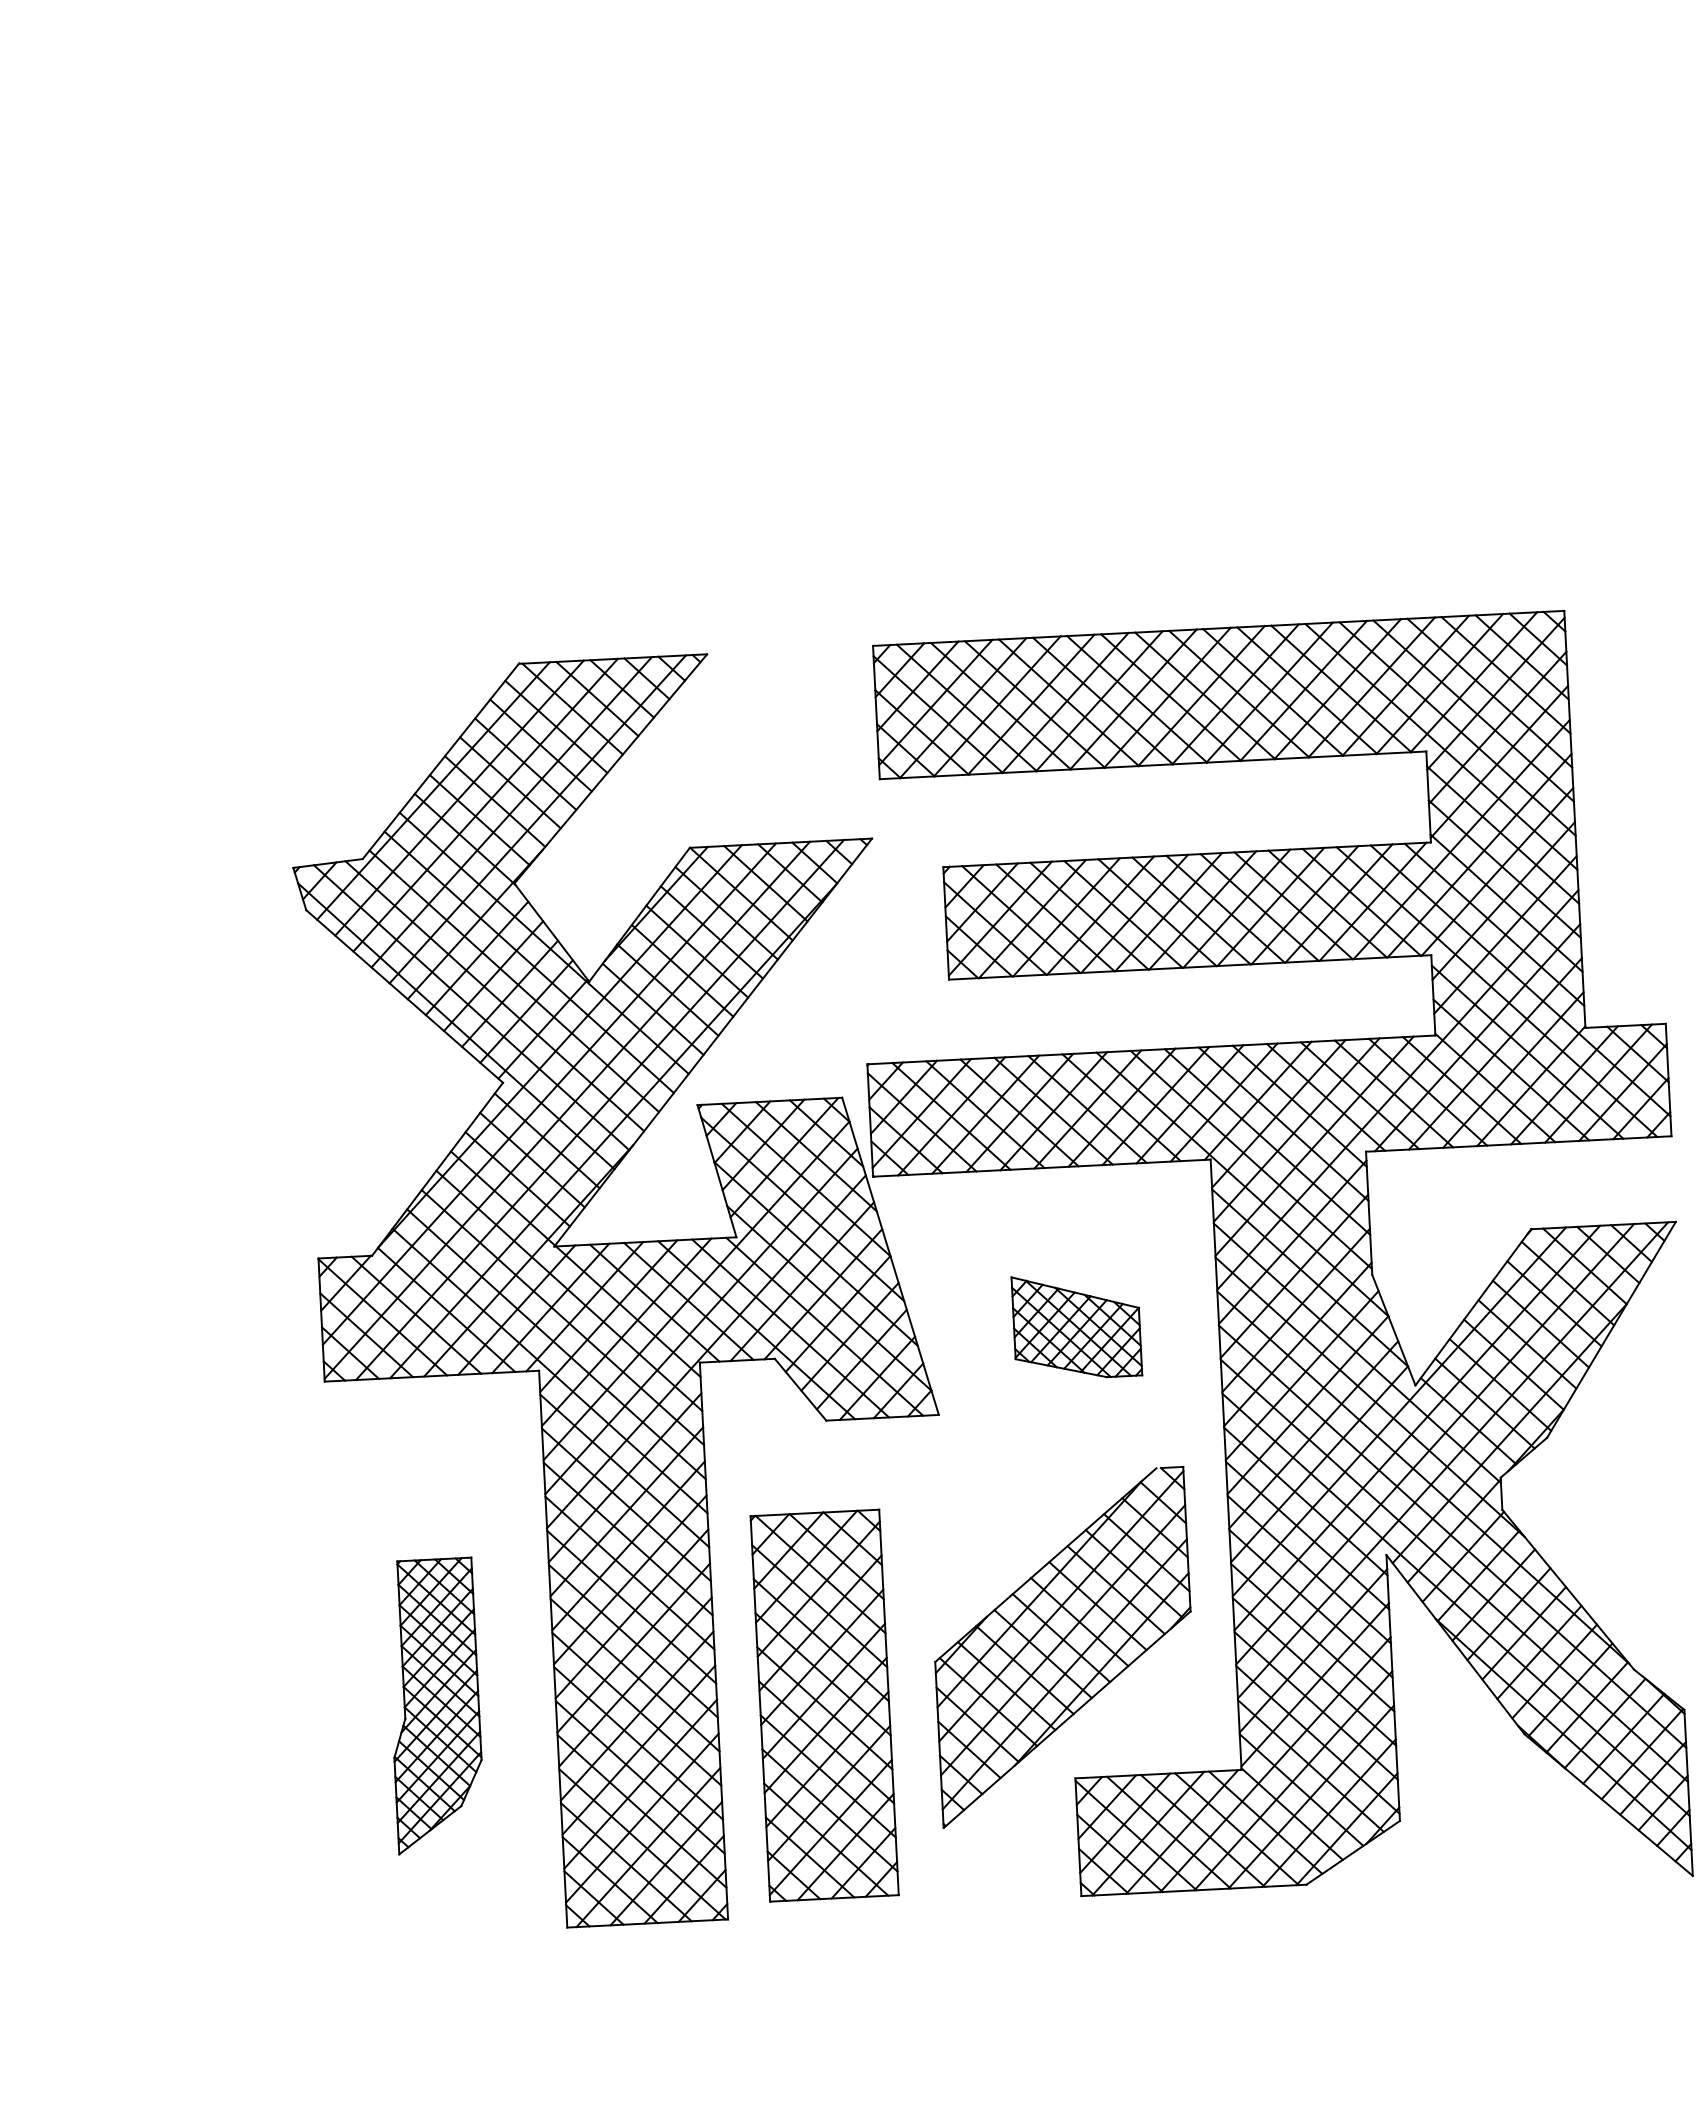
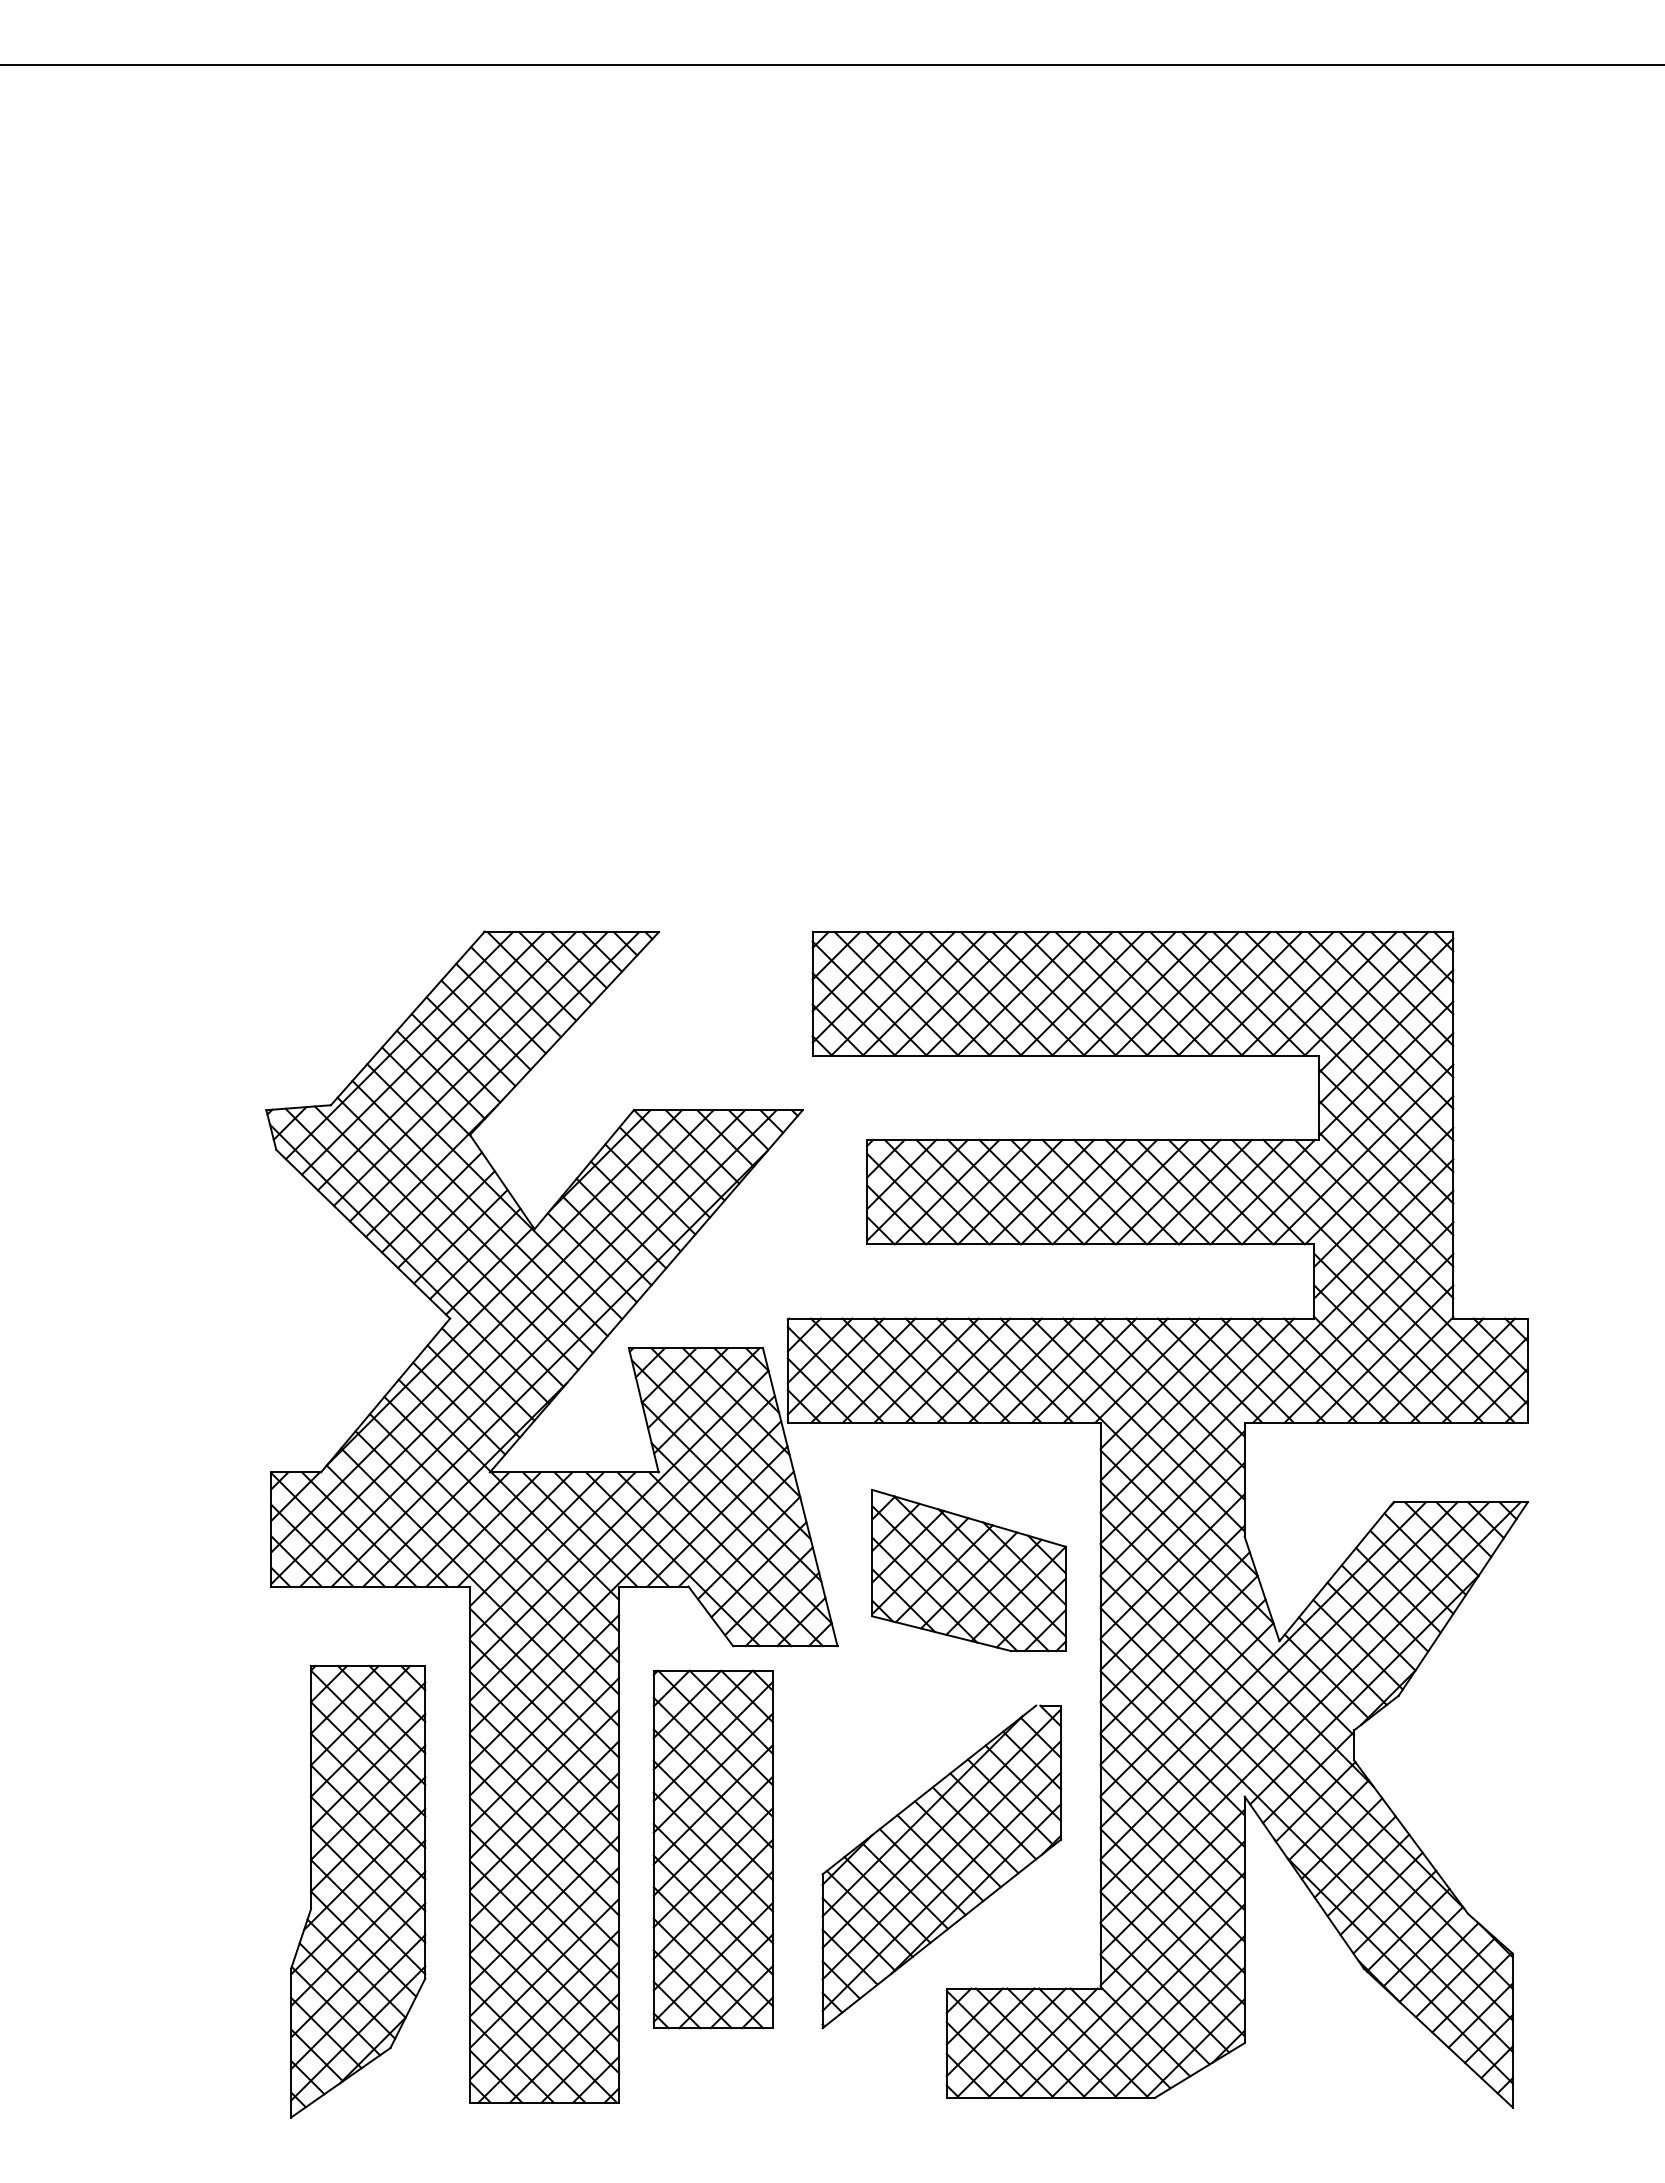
part: (1077, 1326) -> (969, 1570), size x1.67
part: (435, 1705) -> (358, 1891), size x1.67
part: (823, 1705) -> (712, 1849), moved

